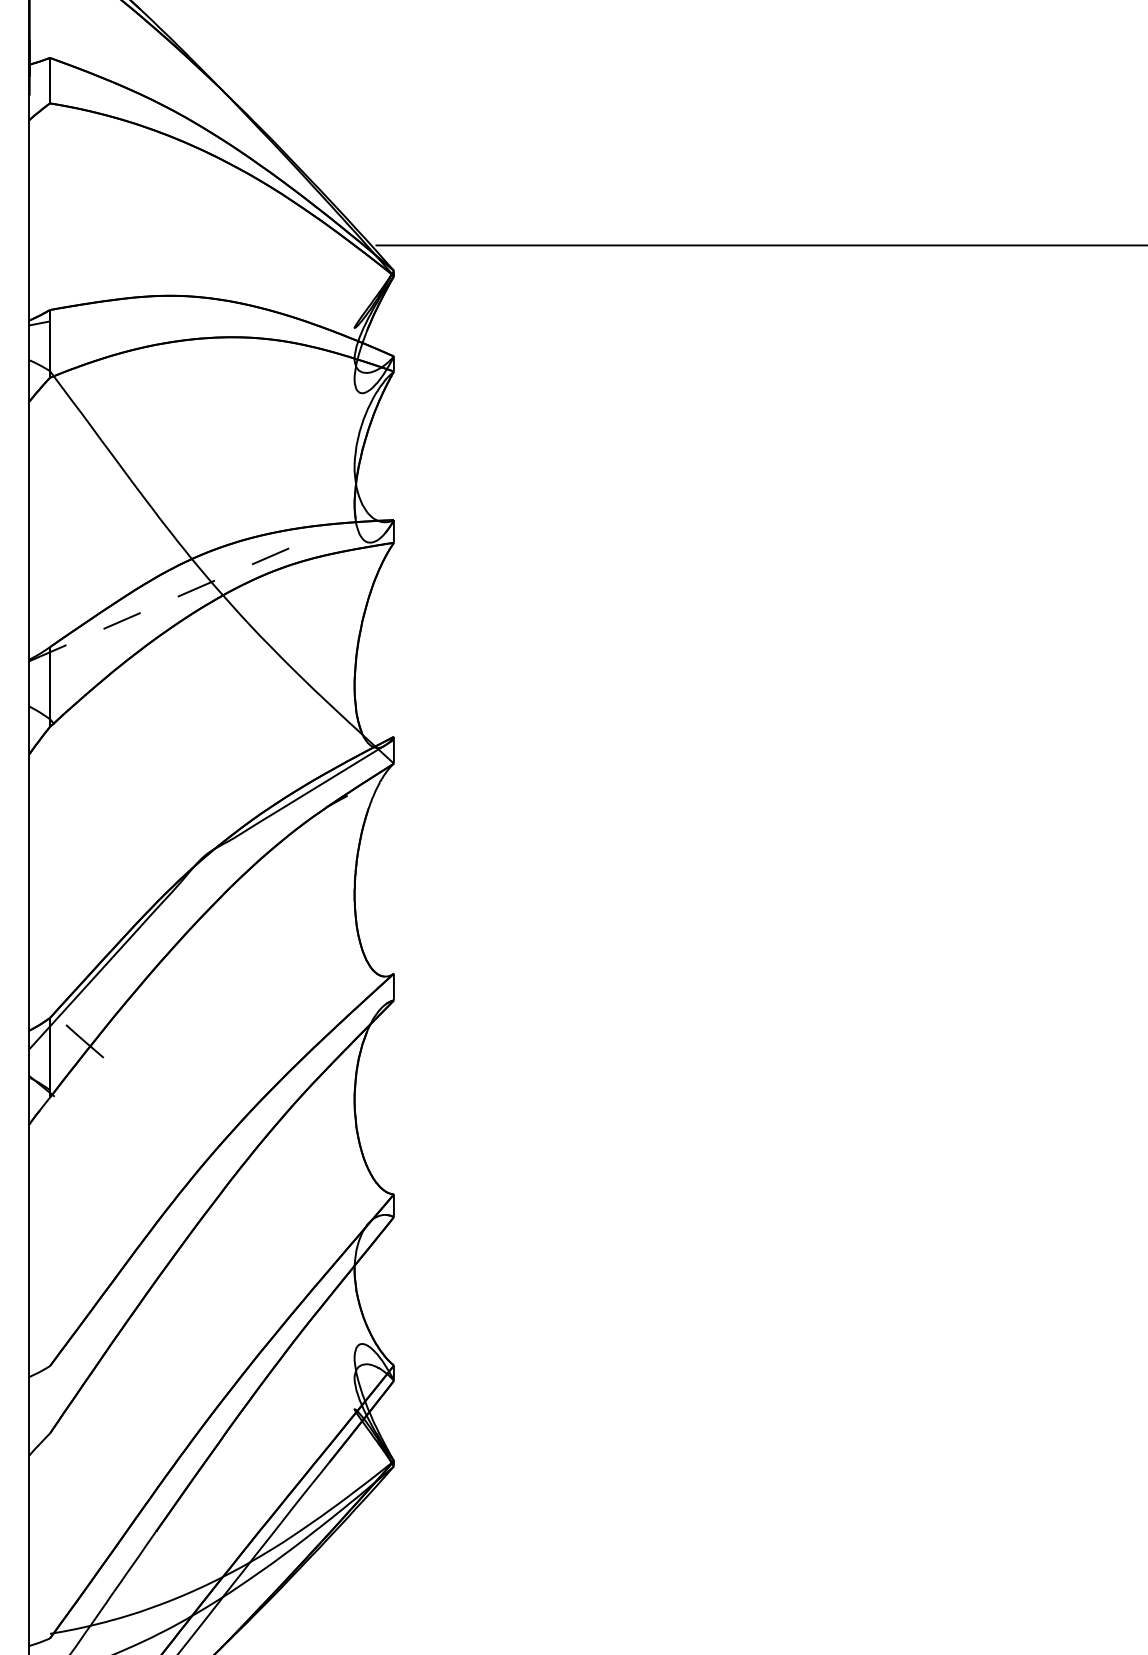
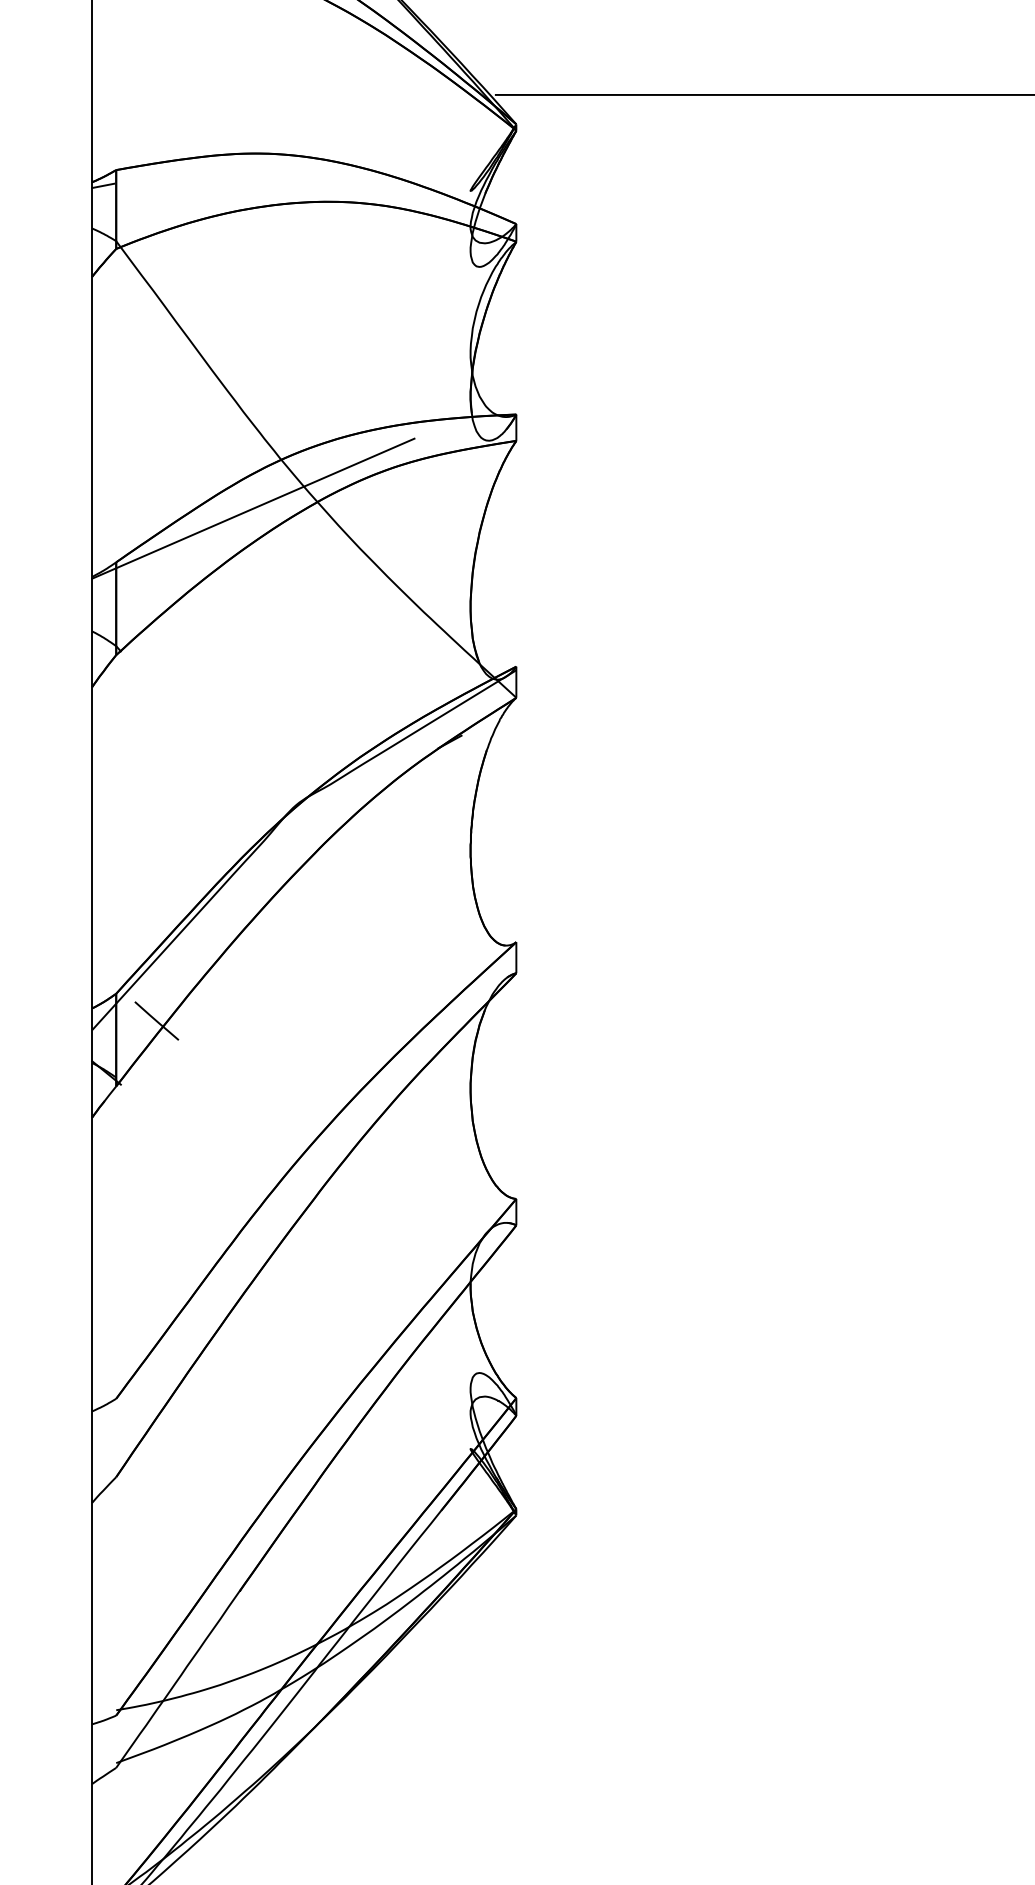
line: (168, 600) -> (254, 508), dashed -> solid

